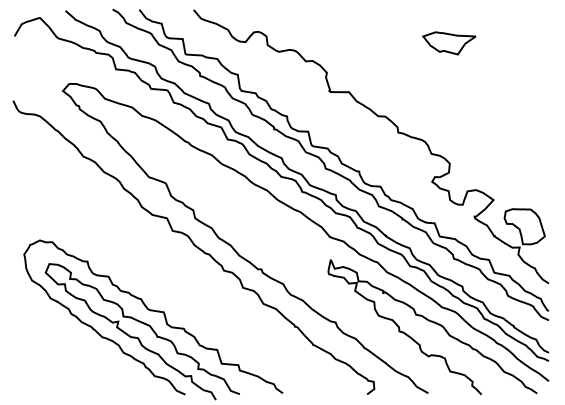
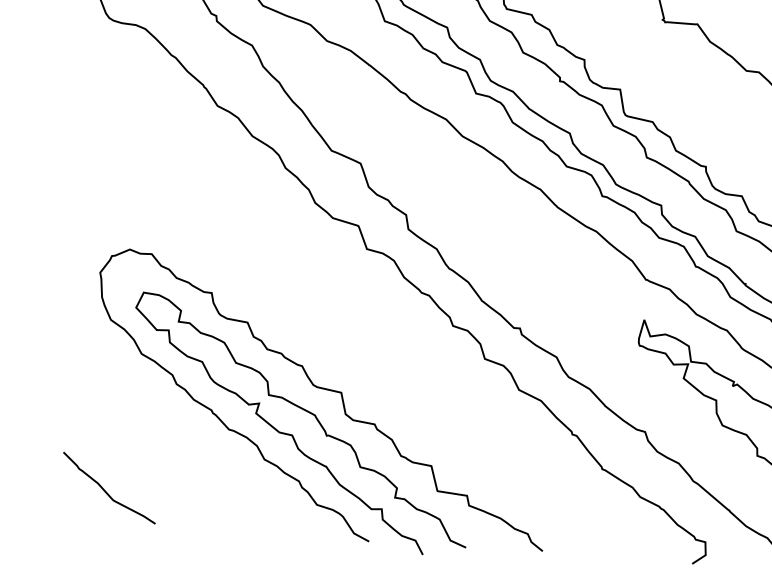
curve: (35, 375) -> (105, 488), added

